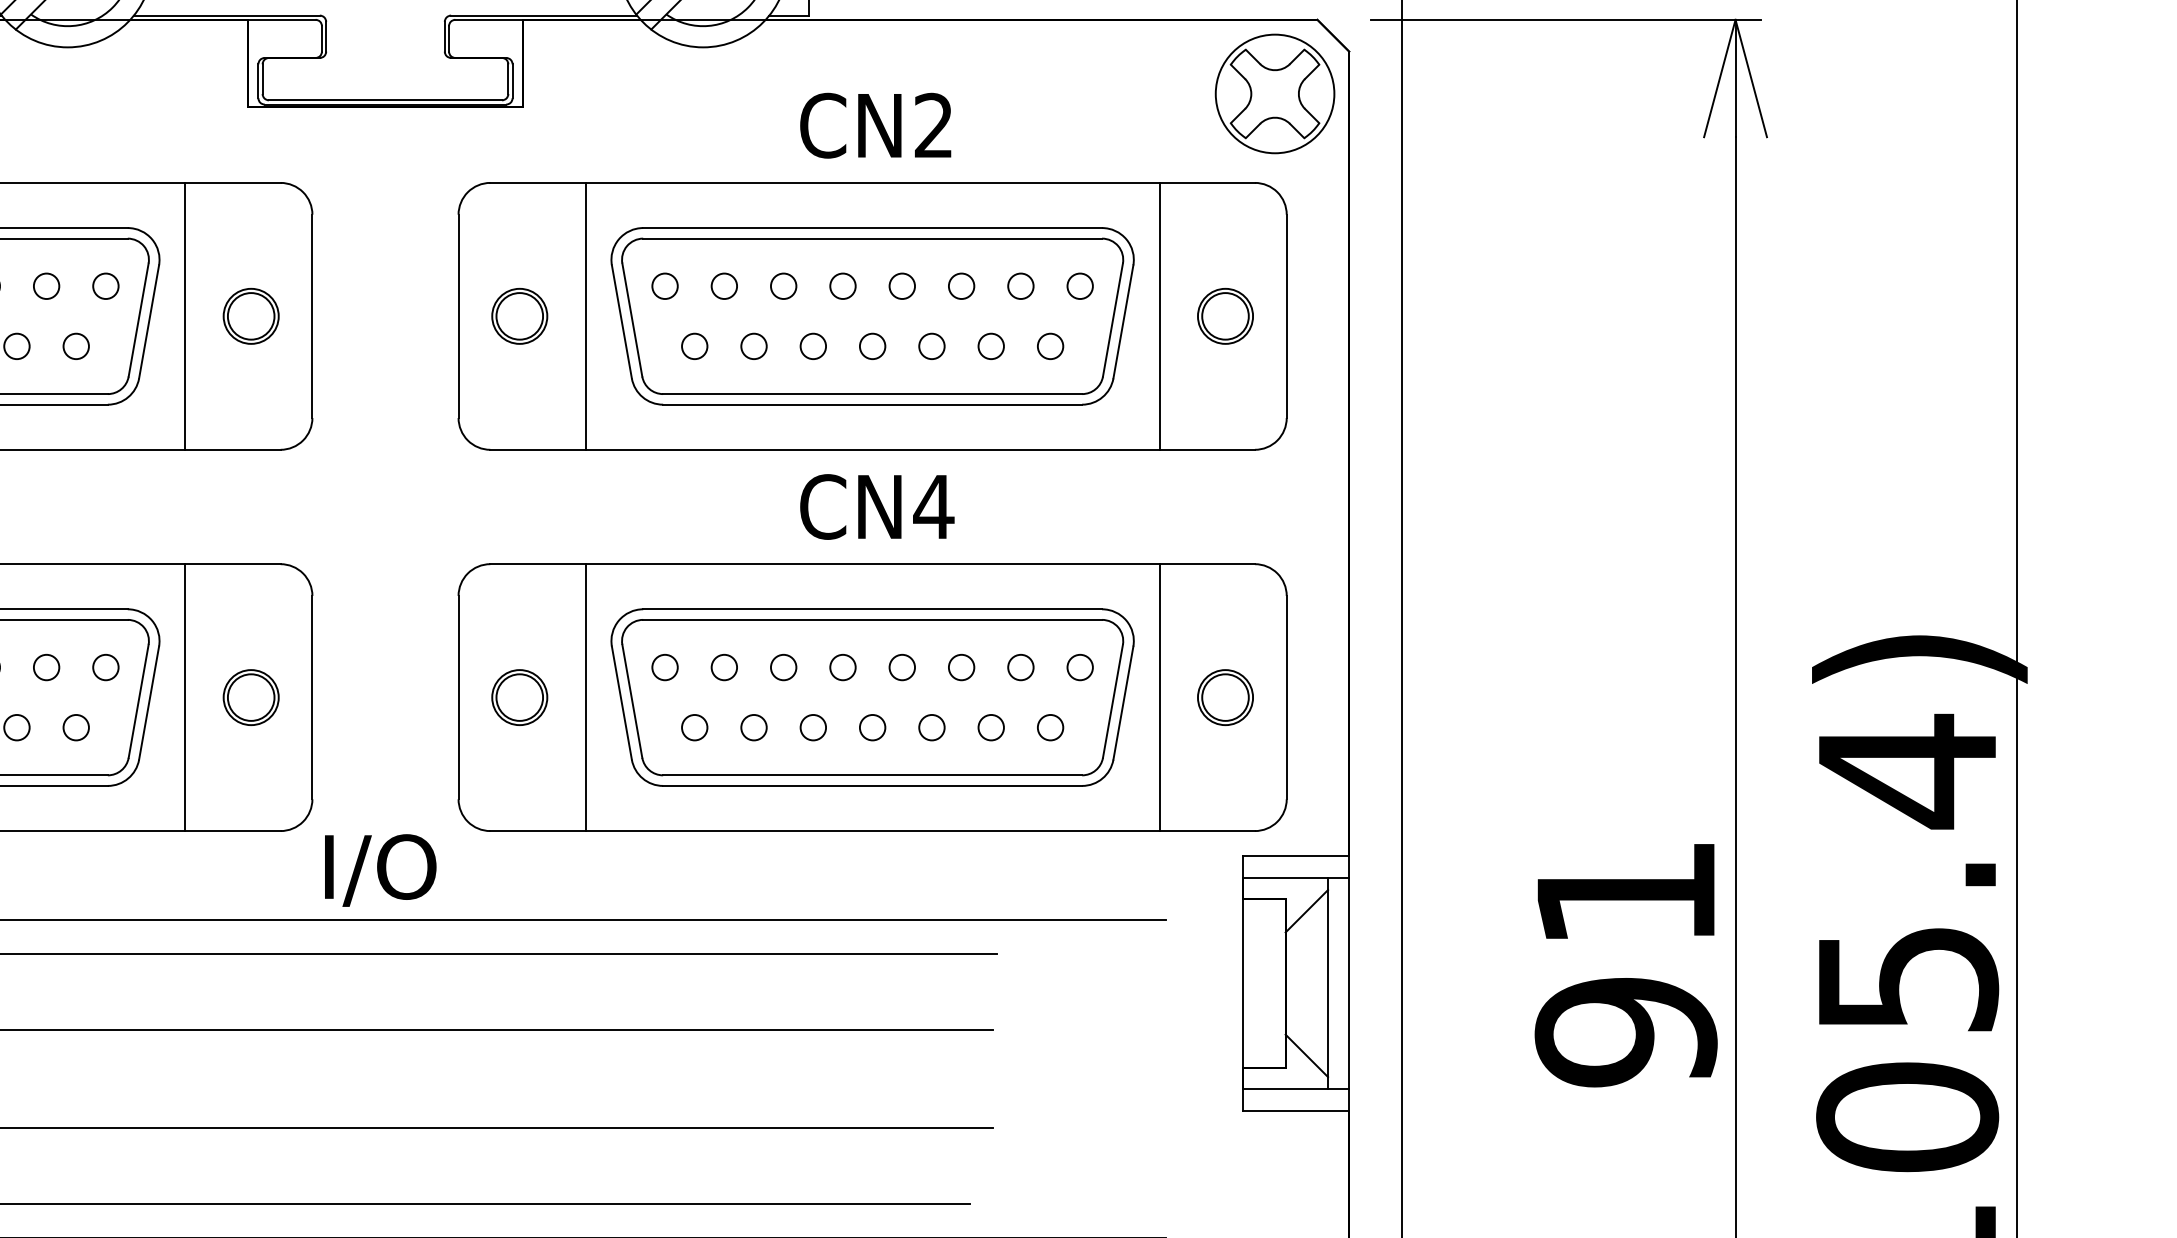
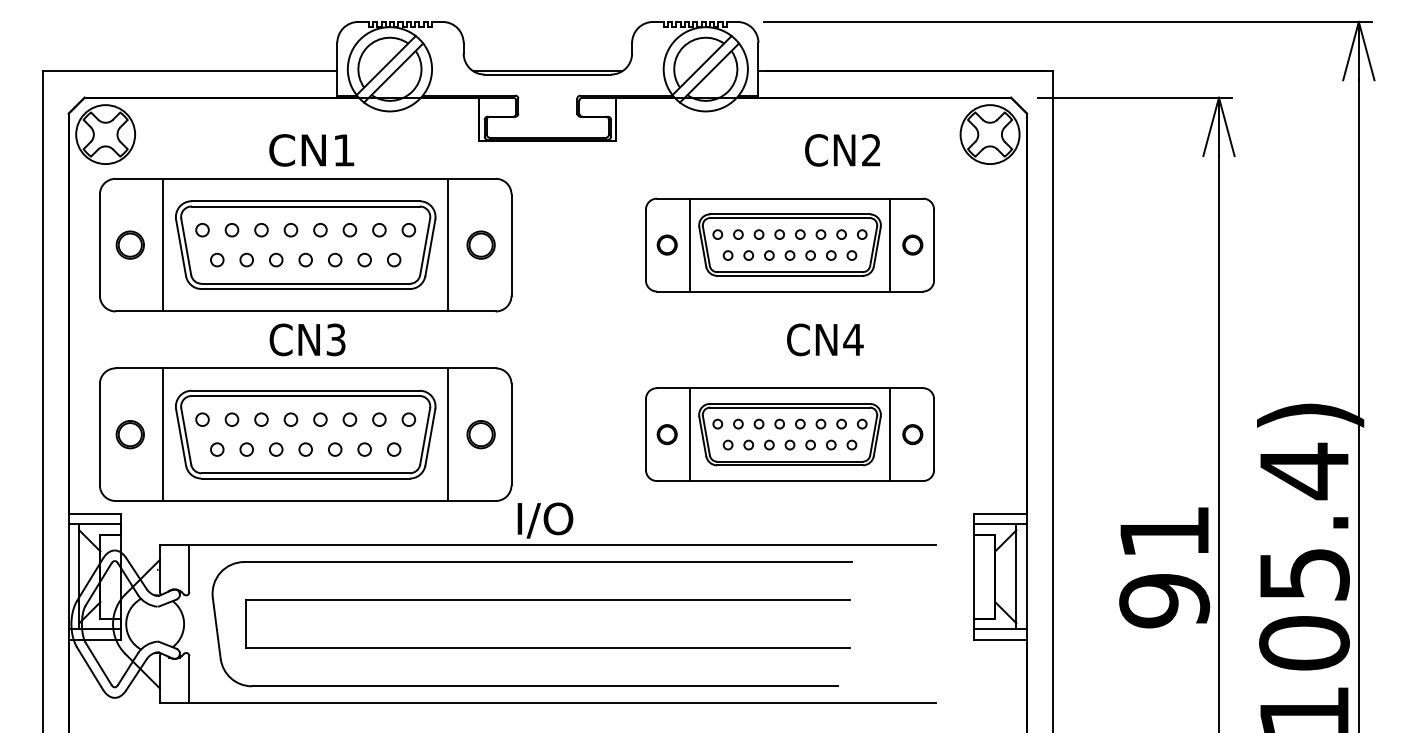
text: (875, 125) -> (842, 150), moved
part: (871, 315) -> (789, 244), size x0.7
text: (877, 506) -> (825, 339), moved
part: (871, 697) -> (789, 434), size x0.7

